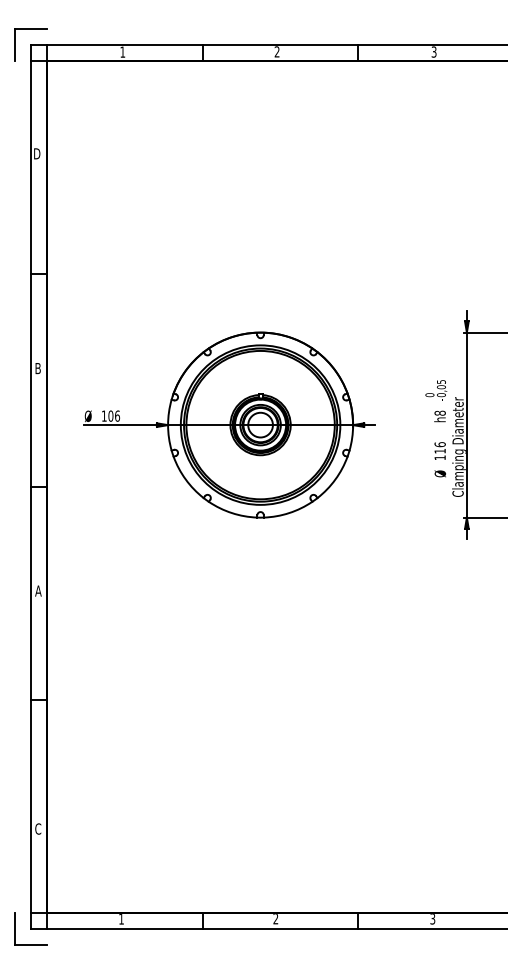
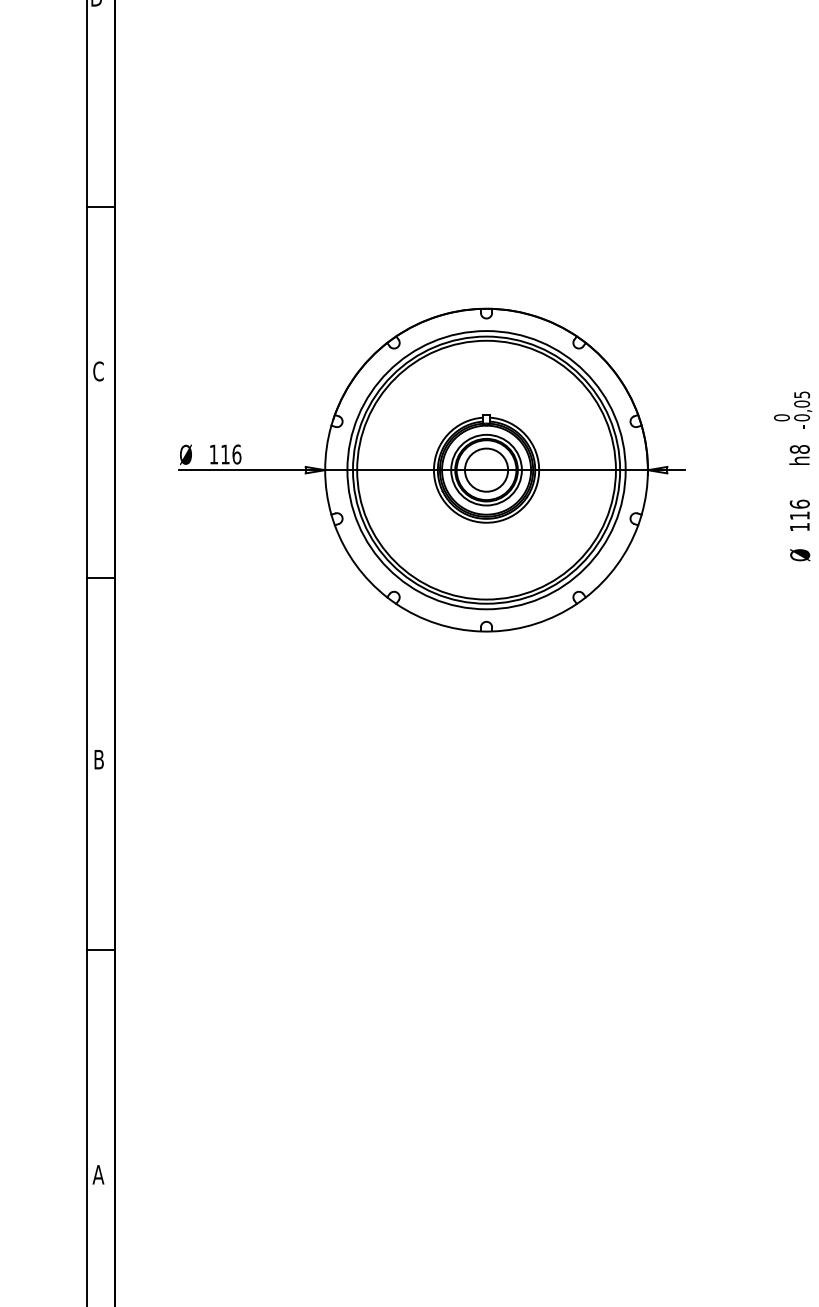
text: (38, 368) -> (99, 371), B -> C
text: (110, 415) -> (224, 453), 106 -> 116
text: (38, 590) -> (99, 758), A -> B
text: (37, 828) -> (97, 1173), C -> A

